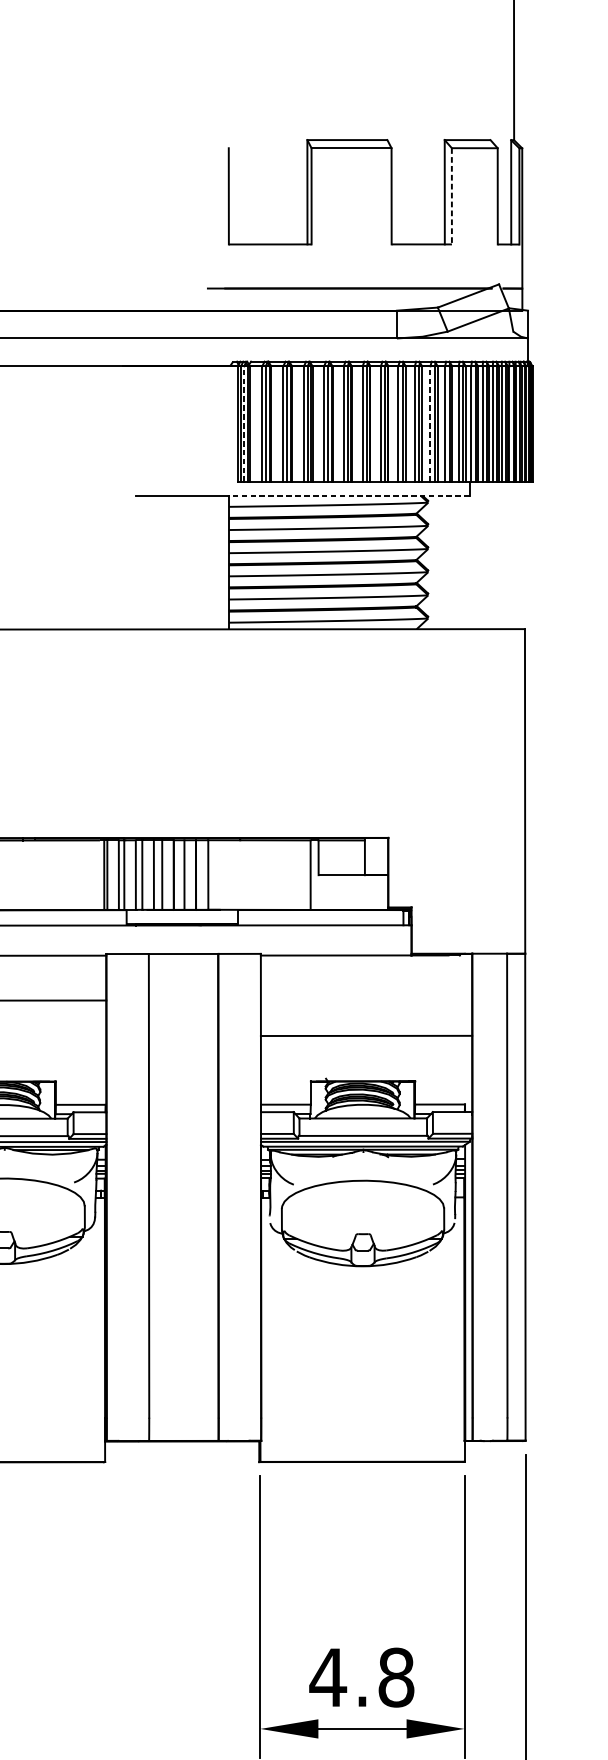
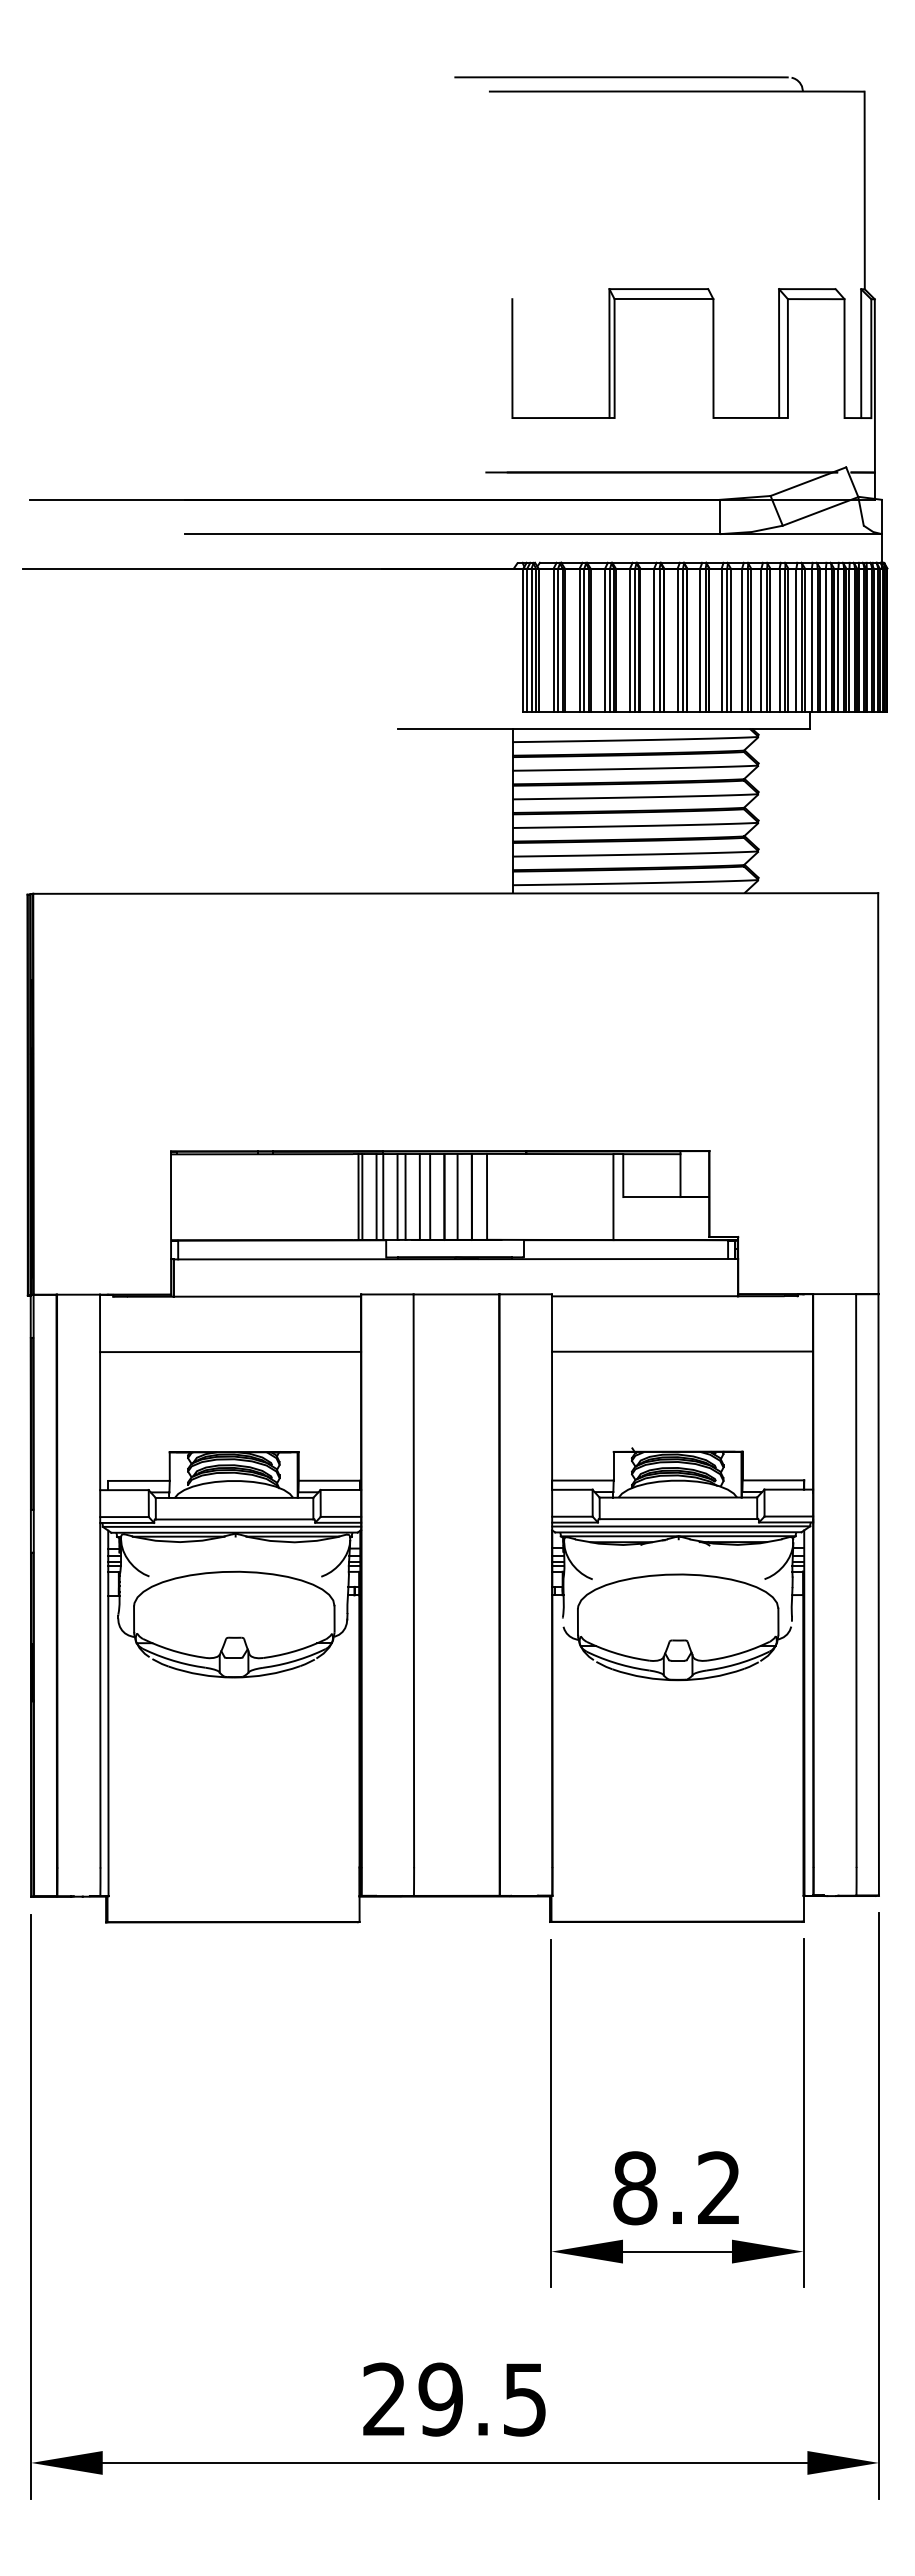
line: (451, 197) -> (787, 359), dashed -> solid
line: (244, 424) -> (531, 640), dashed -> solid
line: (430, 424) -> (761, 640), dashed -> solid
line: (349, 495) -> (661, 728), dashed -> solid
line: (366, 1035) -> (682, 1351), moved
text: (361, 1677) -> (676, 2188), 4.8 -> 8.2

